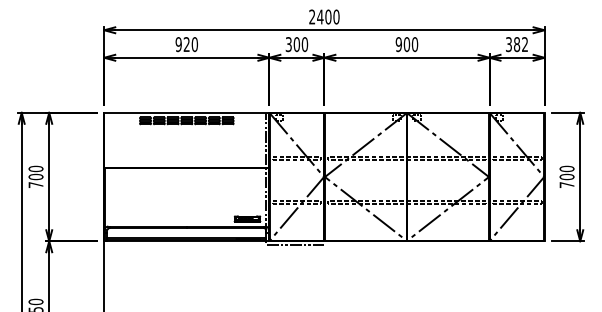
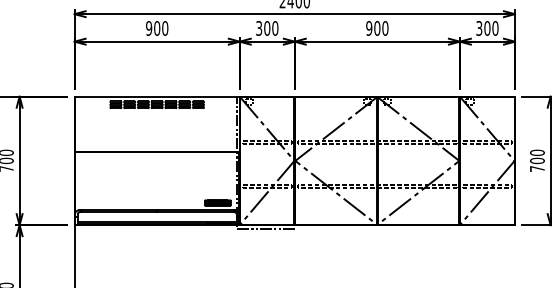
text: (186, 44) -> (156, 28), 920 -> 900
text: (520, 44) -> (490, 28), 382 -> 300

